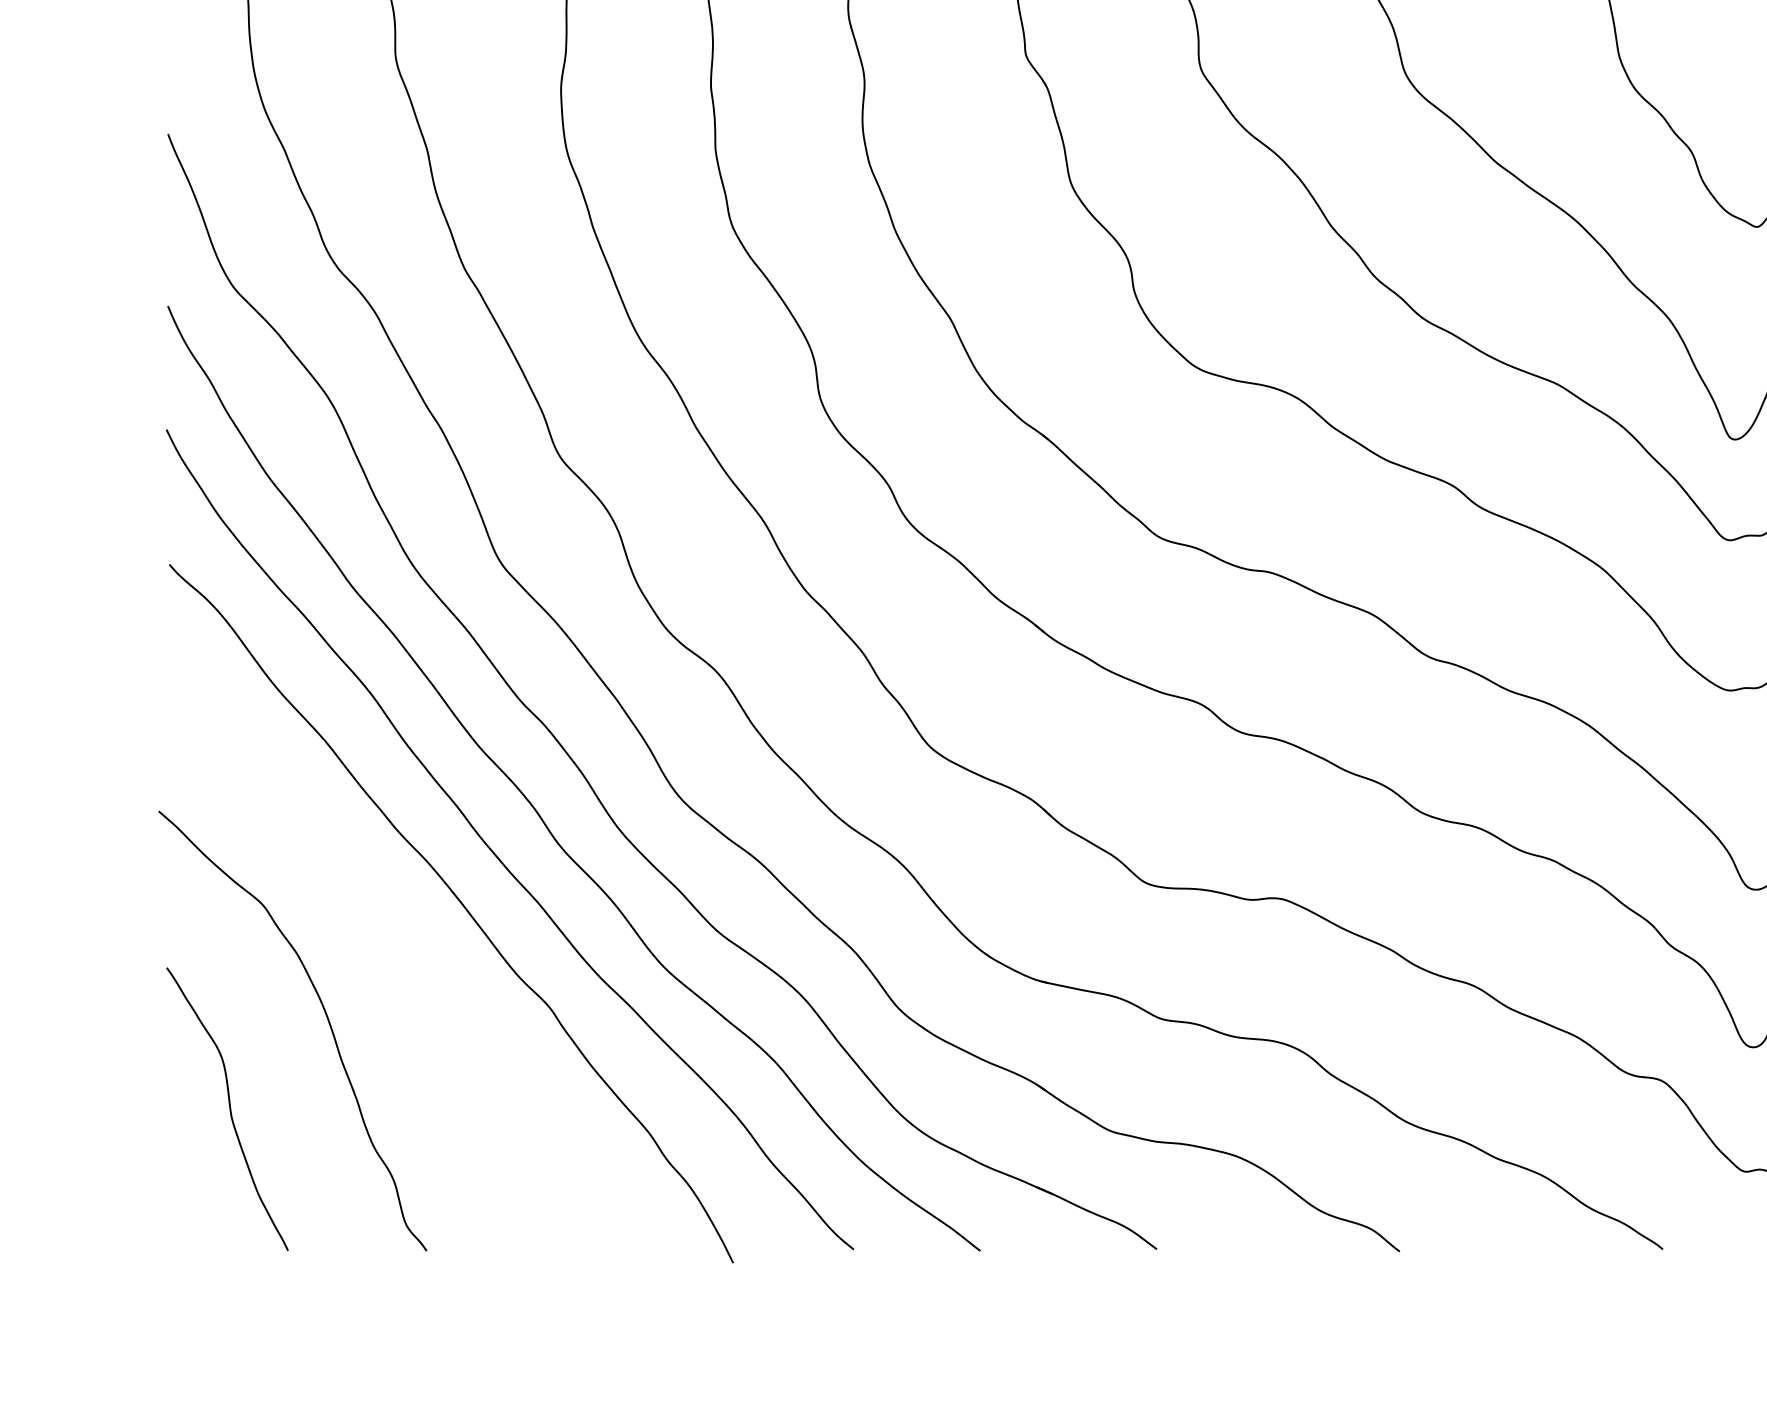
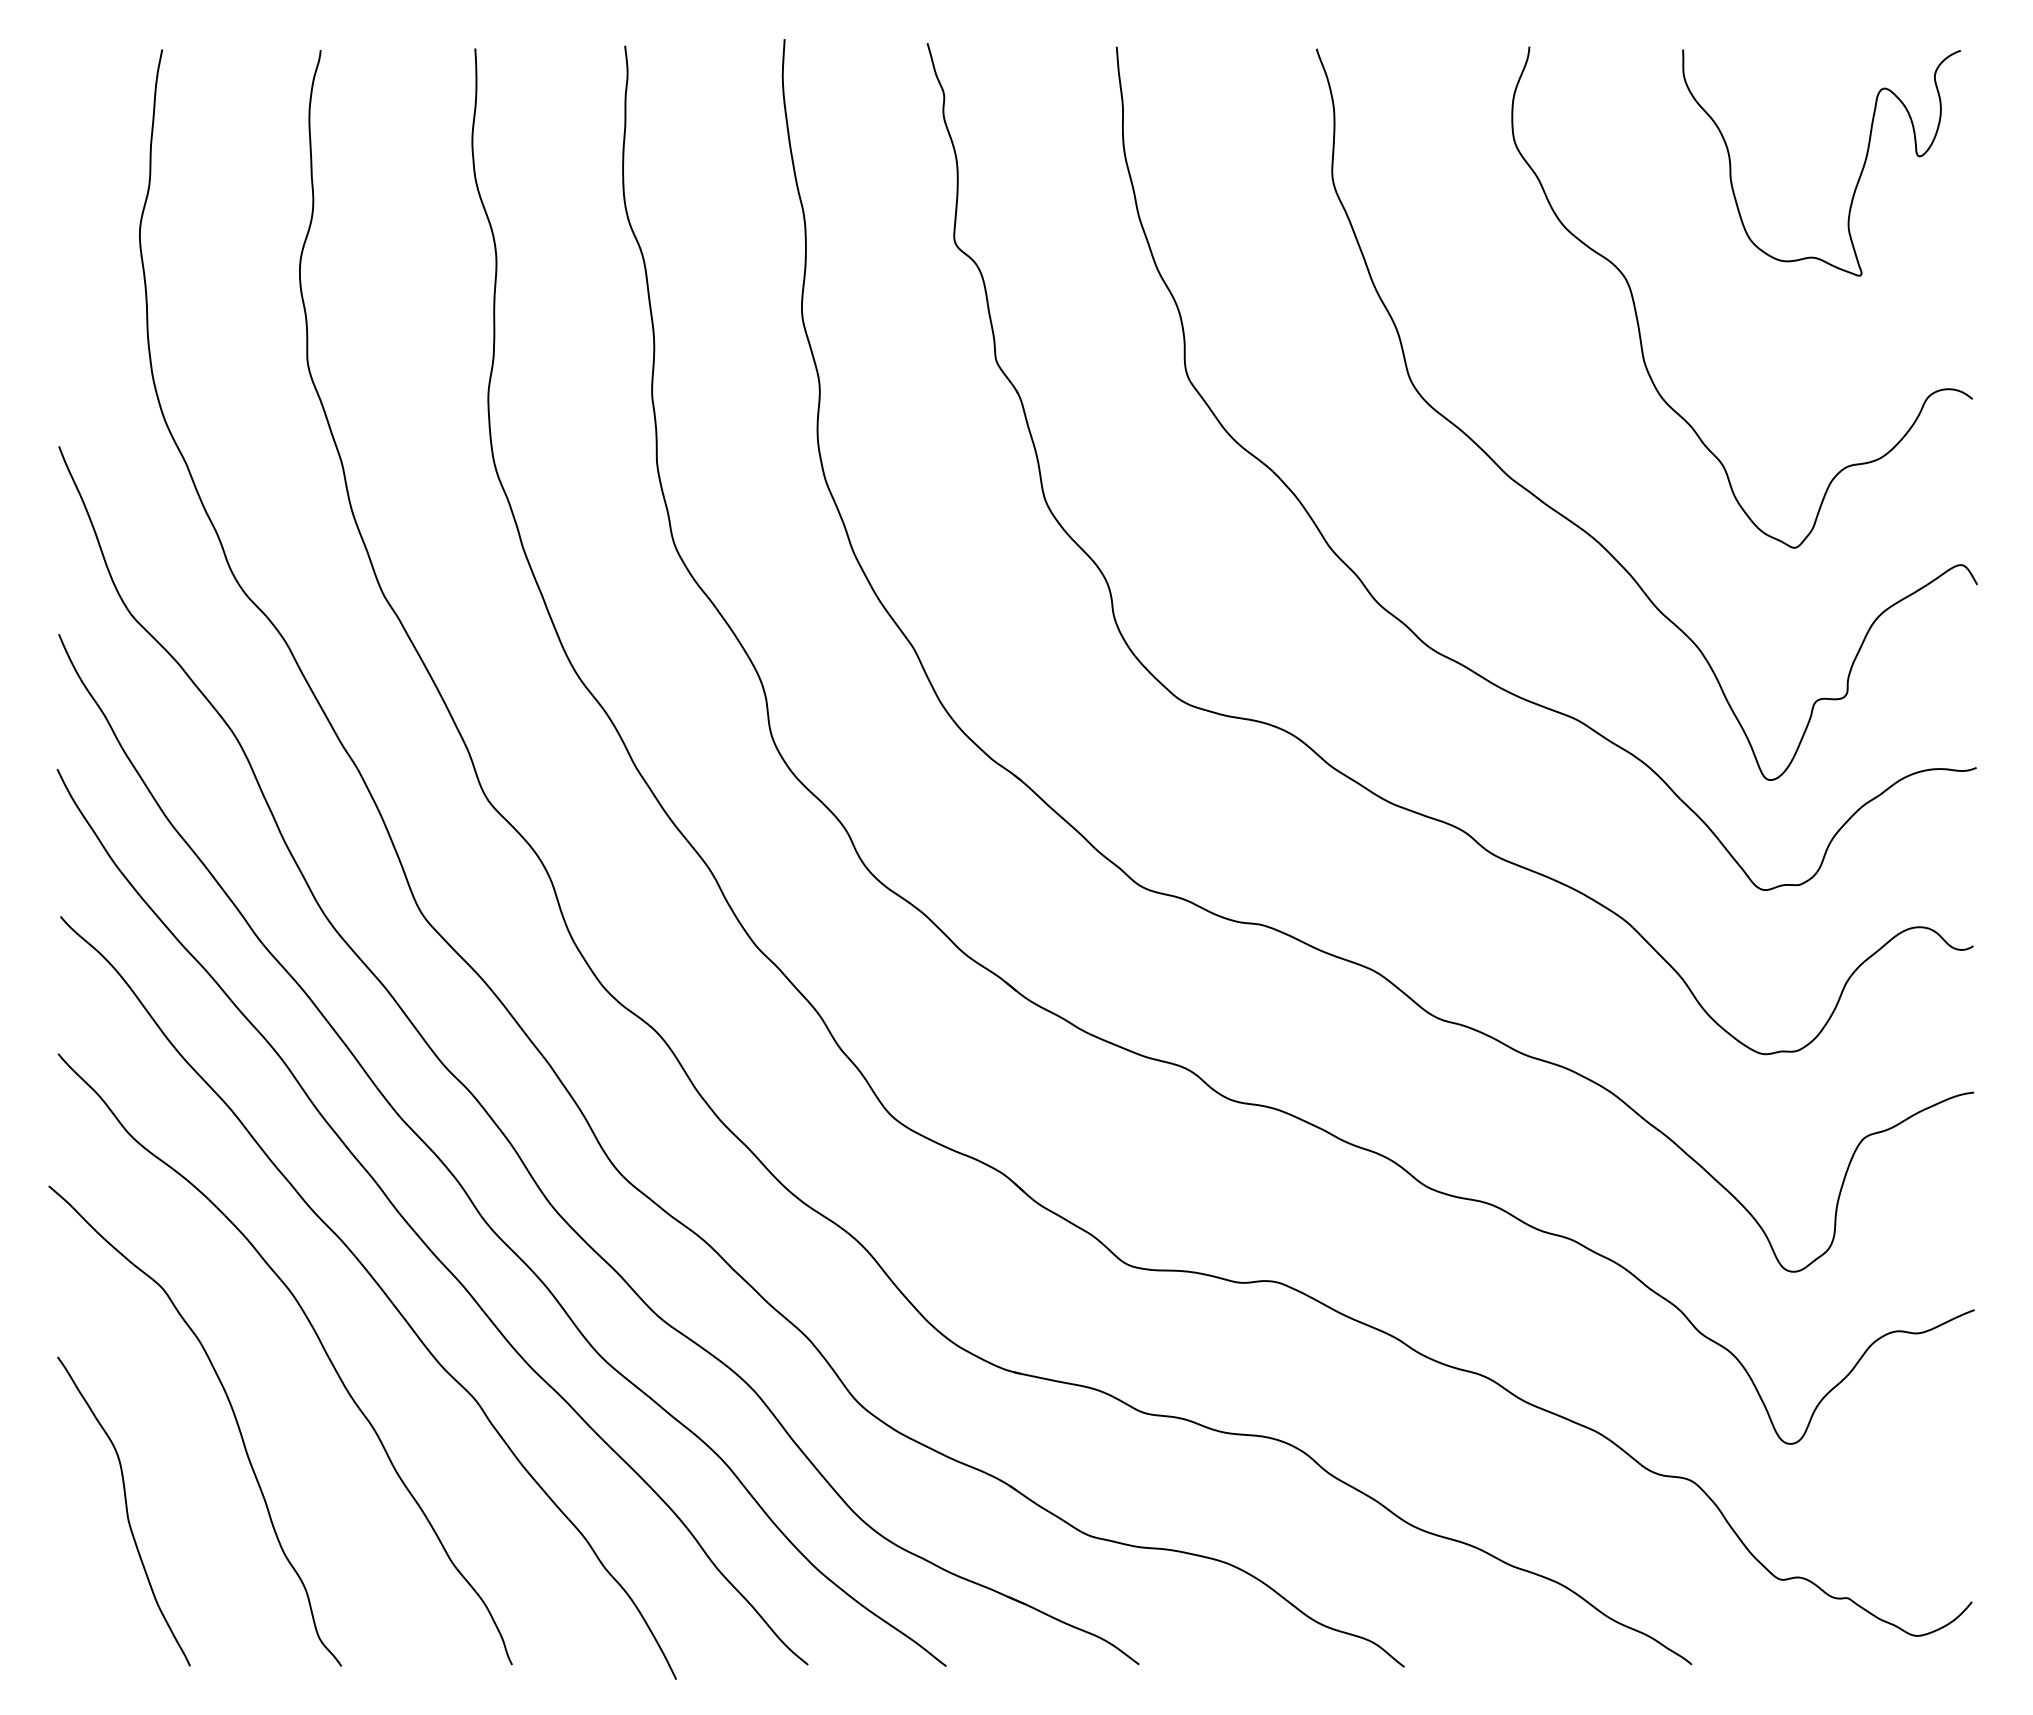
curve: (406, 954) -> (319, 1342), added

